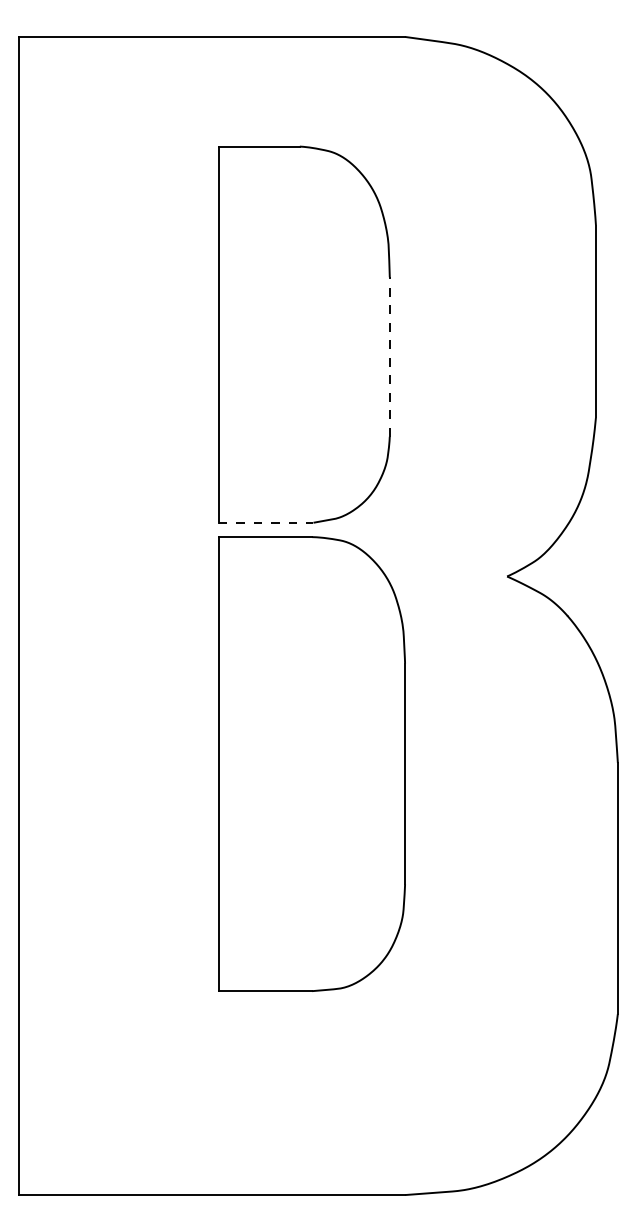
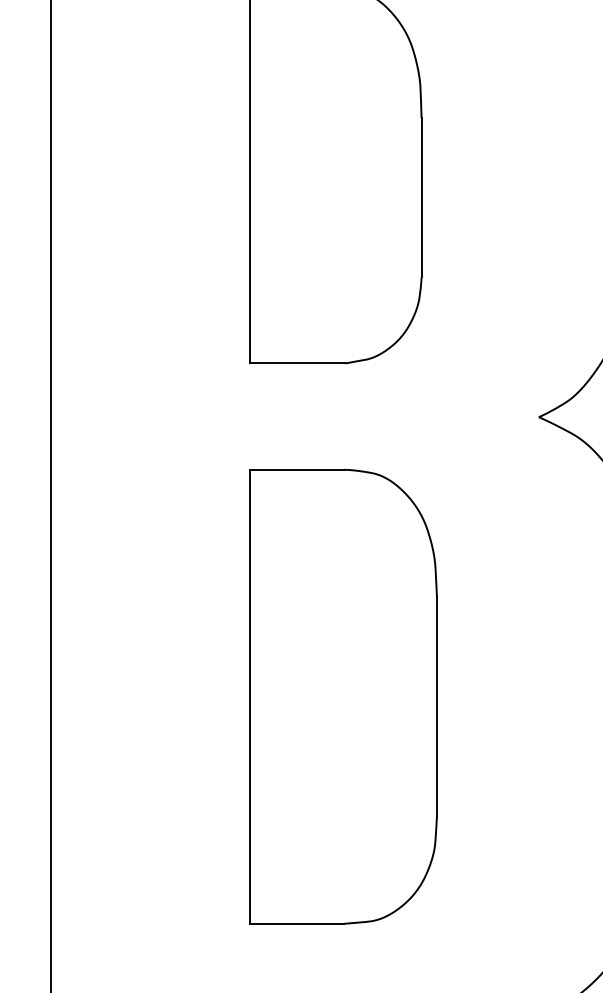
line: (389, 357) -> (421, 198), dashed -> solid
line: (266, 522) -> (298, 363), dashed -> solid
part: (311, 763) -> (343, 696), moved

